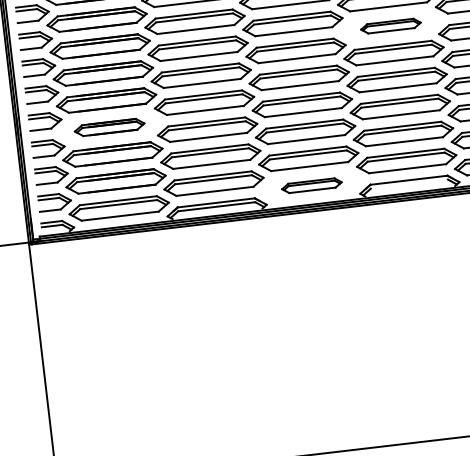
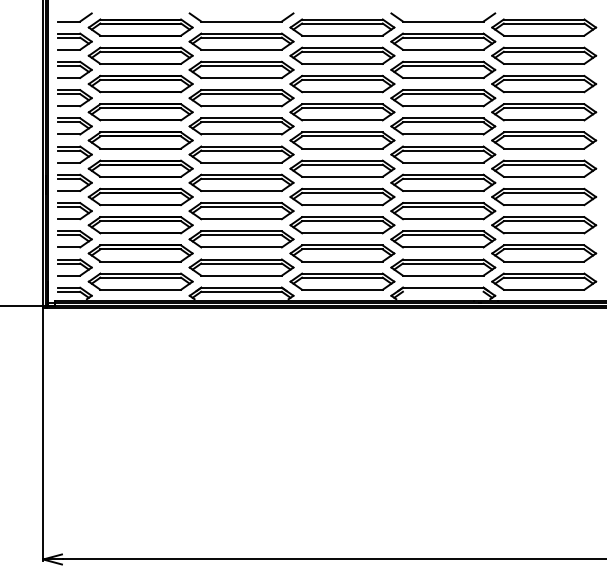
part: (391, 26) -> (443, 126), size x1.67
part: (109, 127) -> (140, 196), size x1.43
part: (311, 185) -> (342, 281), size x1.67

